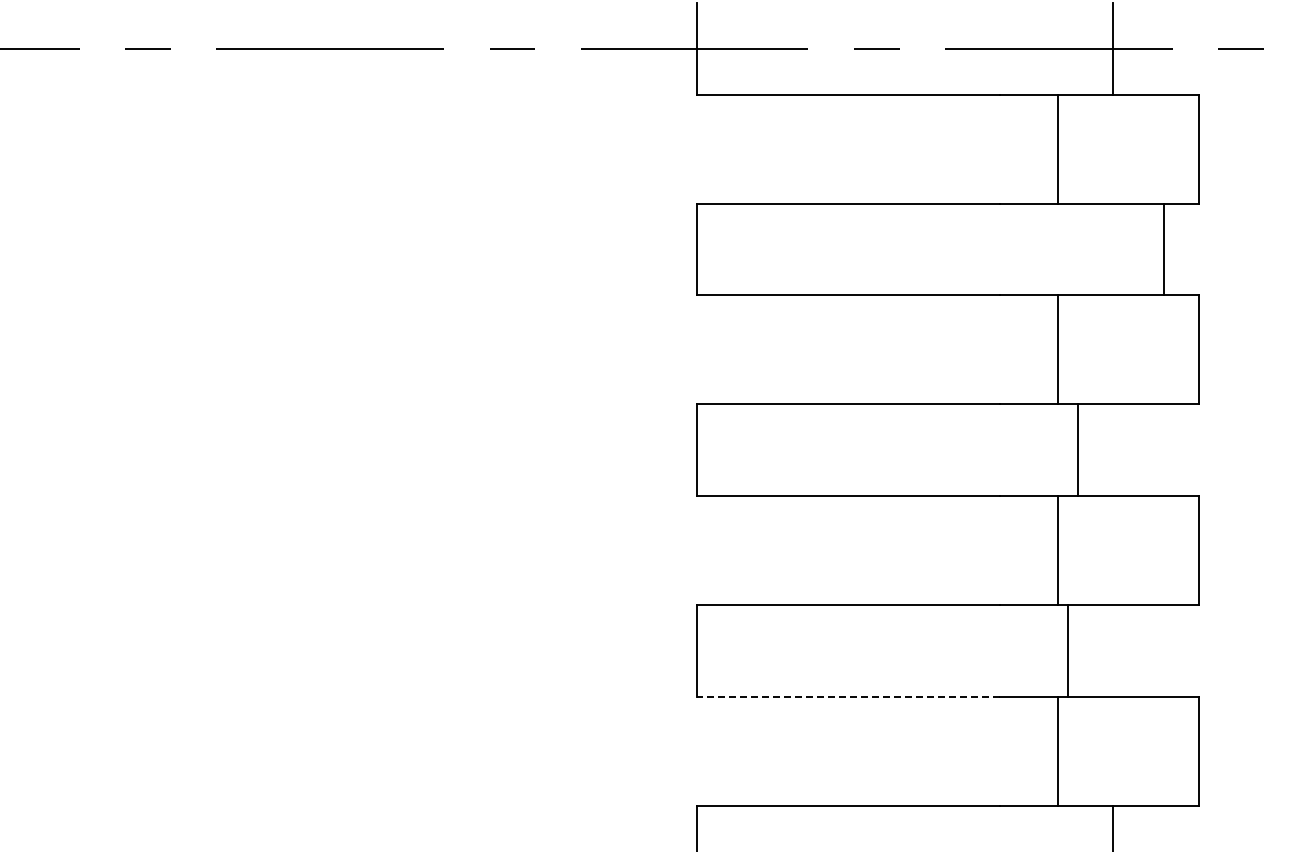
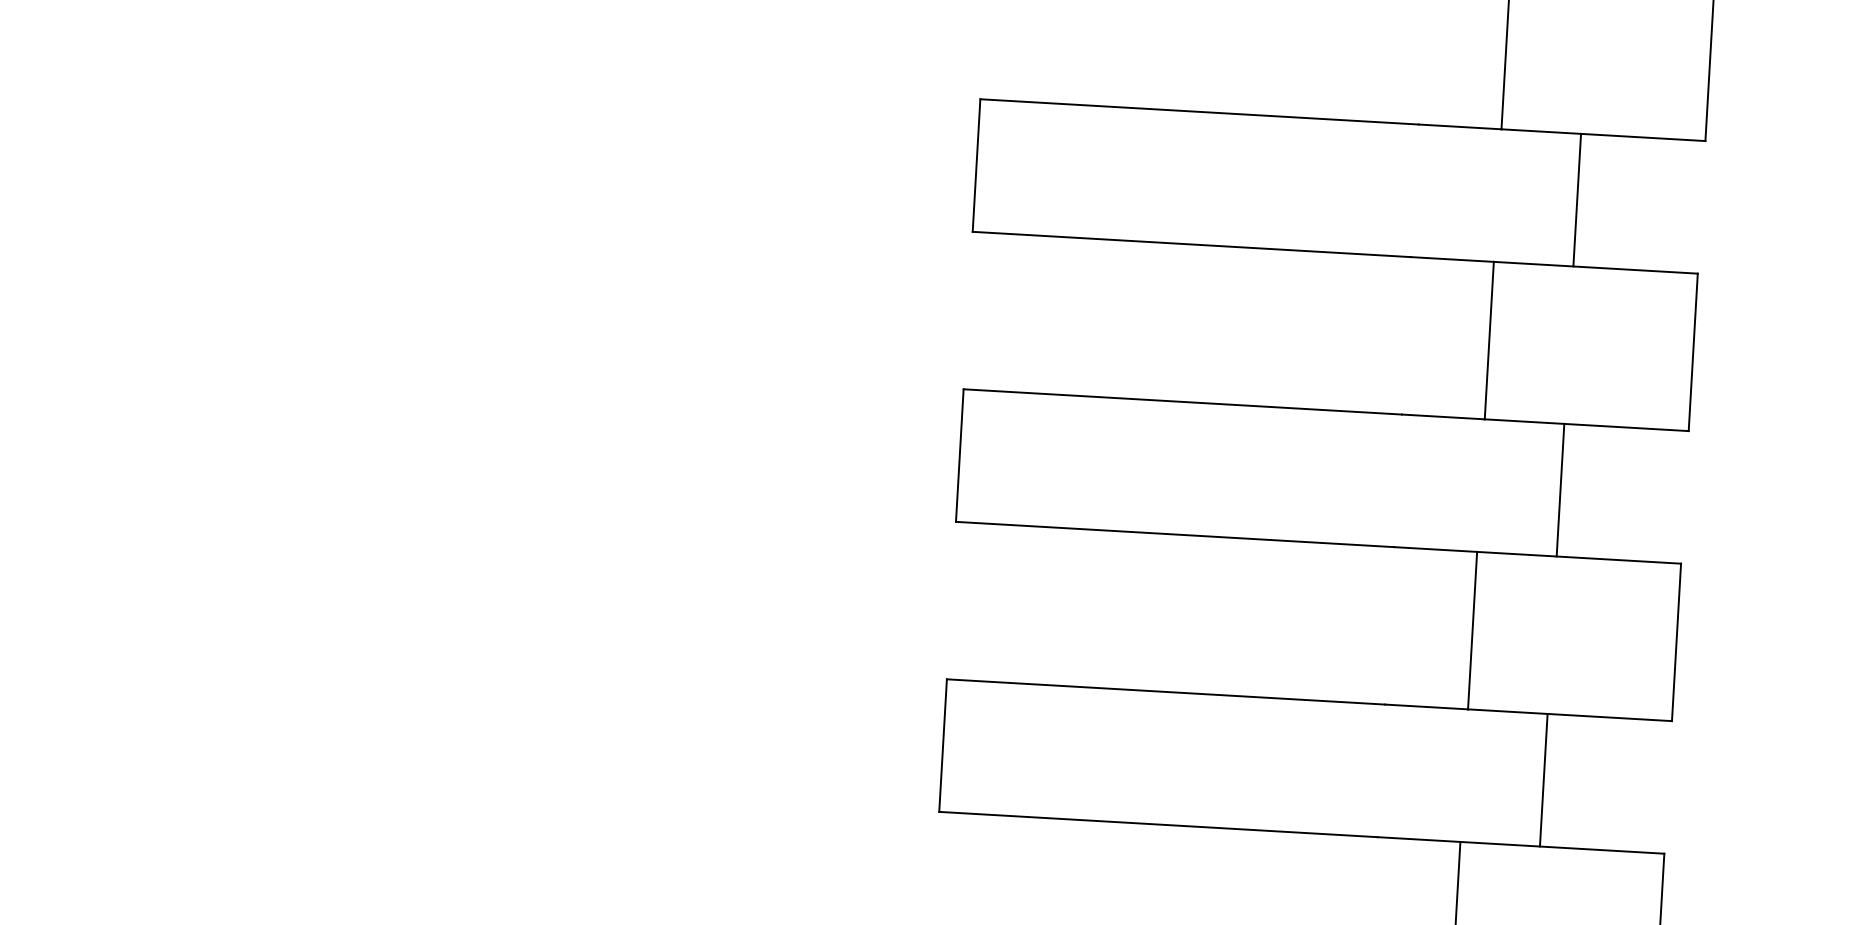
line: (1163, 249) -> (1576, 200), moved
line: (1077, 450) -> (1560, 490), moved
line: (1067, 651) -> (1543, 780), moved
line: (848, 697) -> (1158, 825), dashed -> solid

